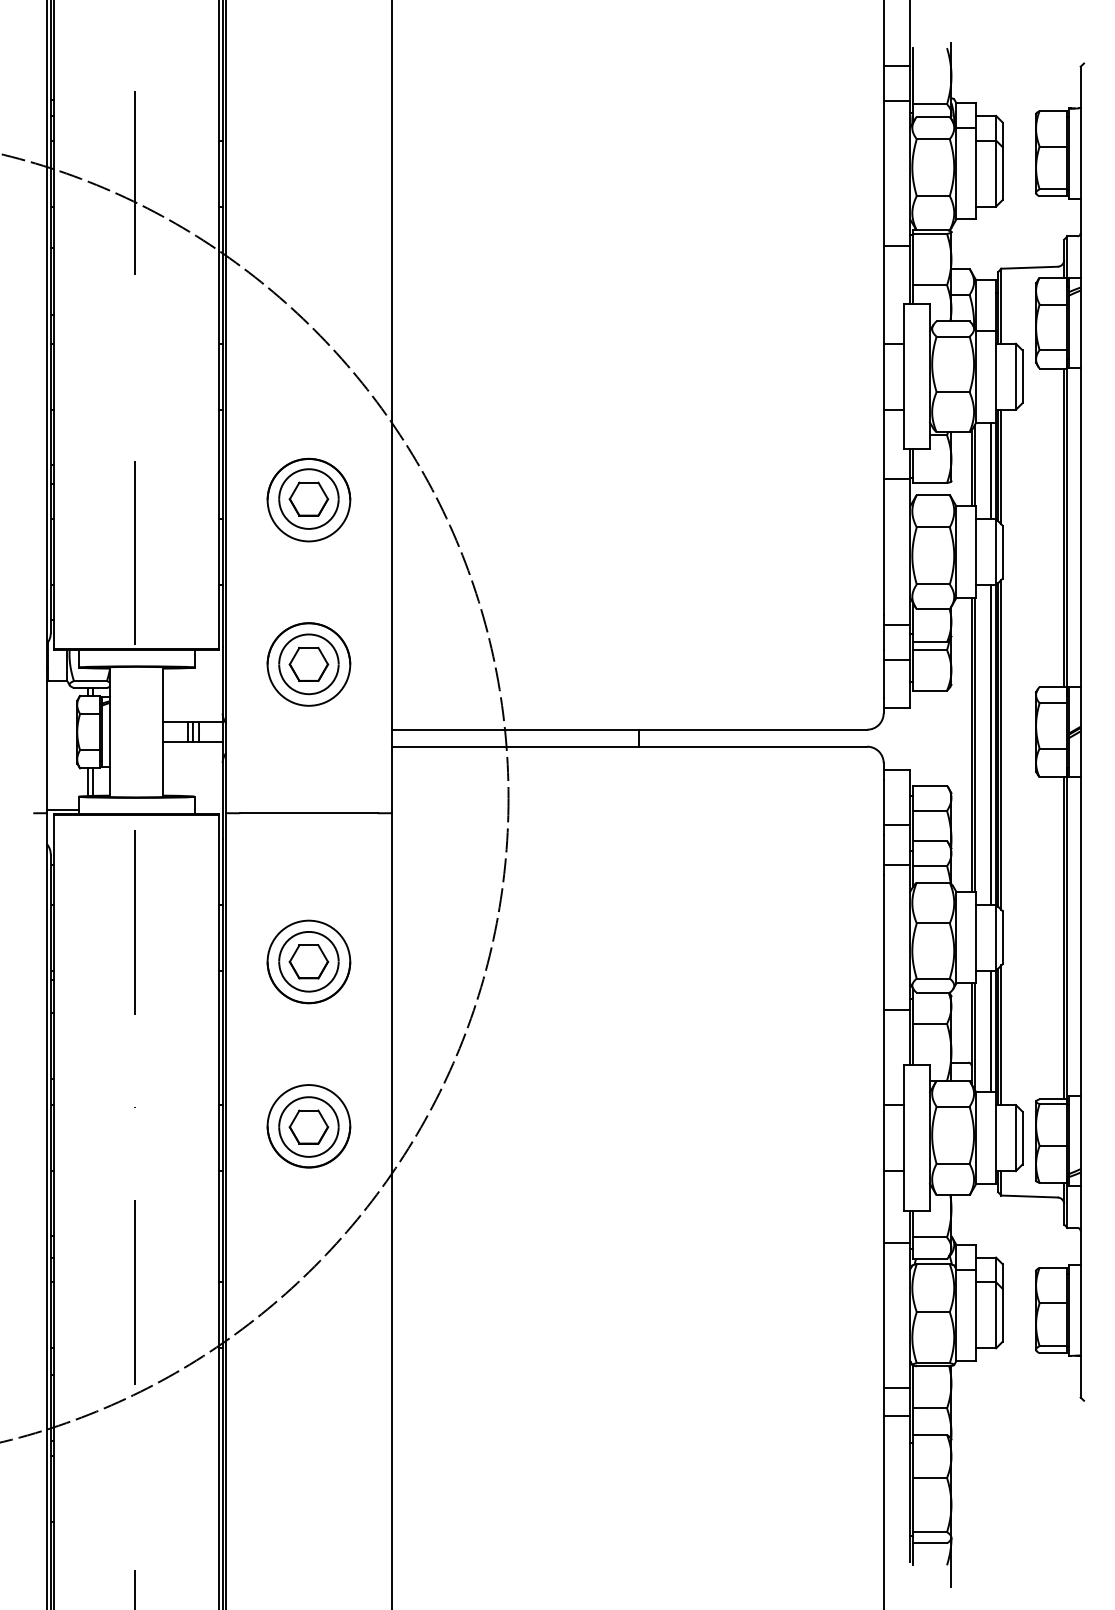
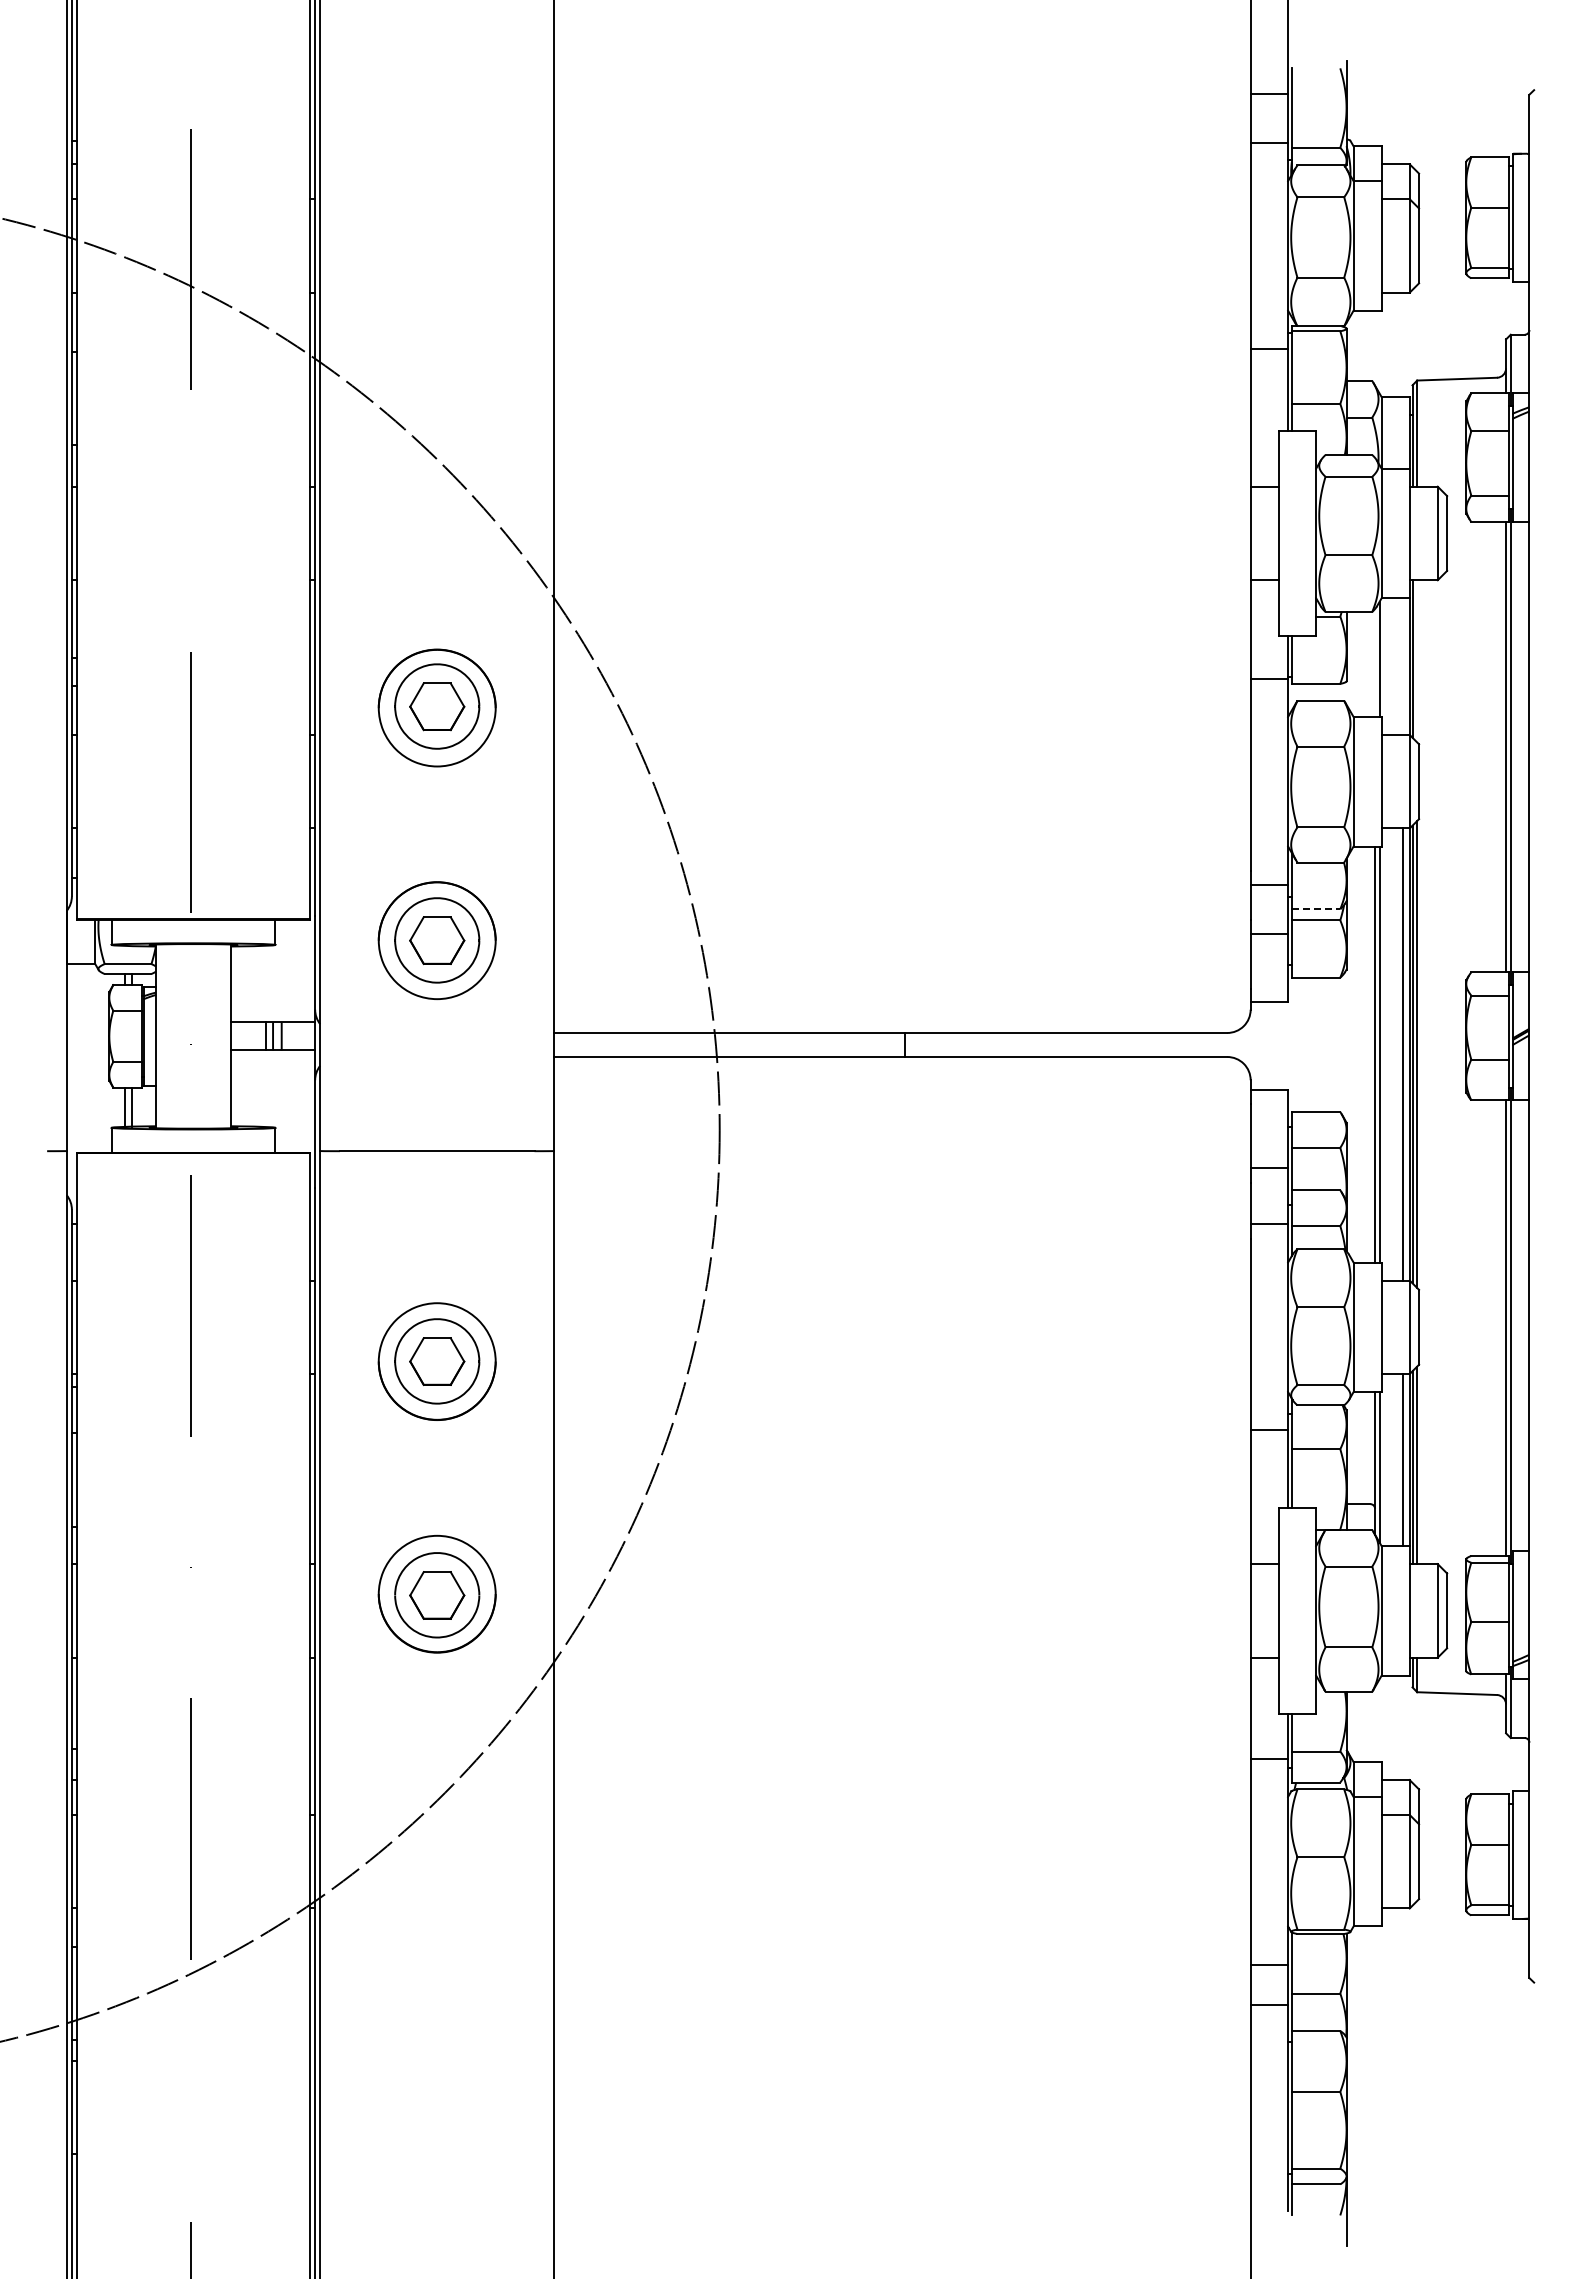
line: (971, 467) -> (1375, 662), removed
line: (1001, 467) -> (1417, 661), removed
line: (991, 470) -> (1403, 666), removed
line: (930, 642) -> (1316, 909), solid -> dashed
line: (62, 809) -> (88, 1146), removed

